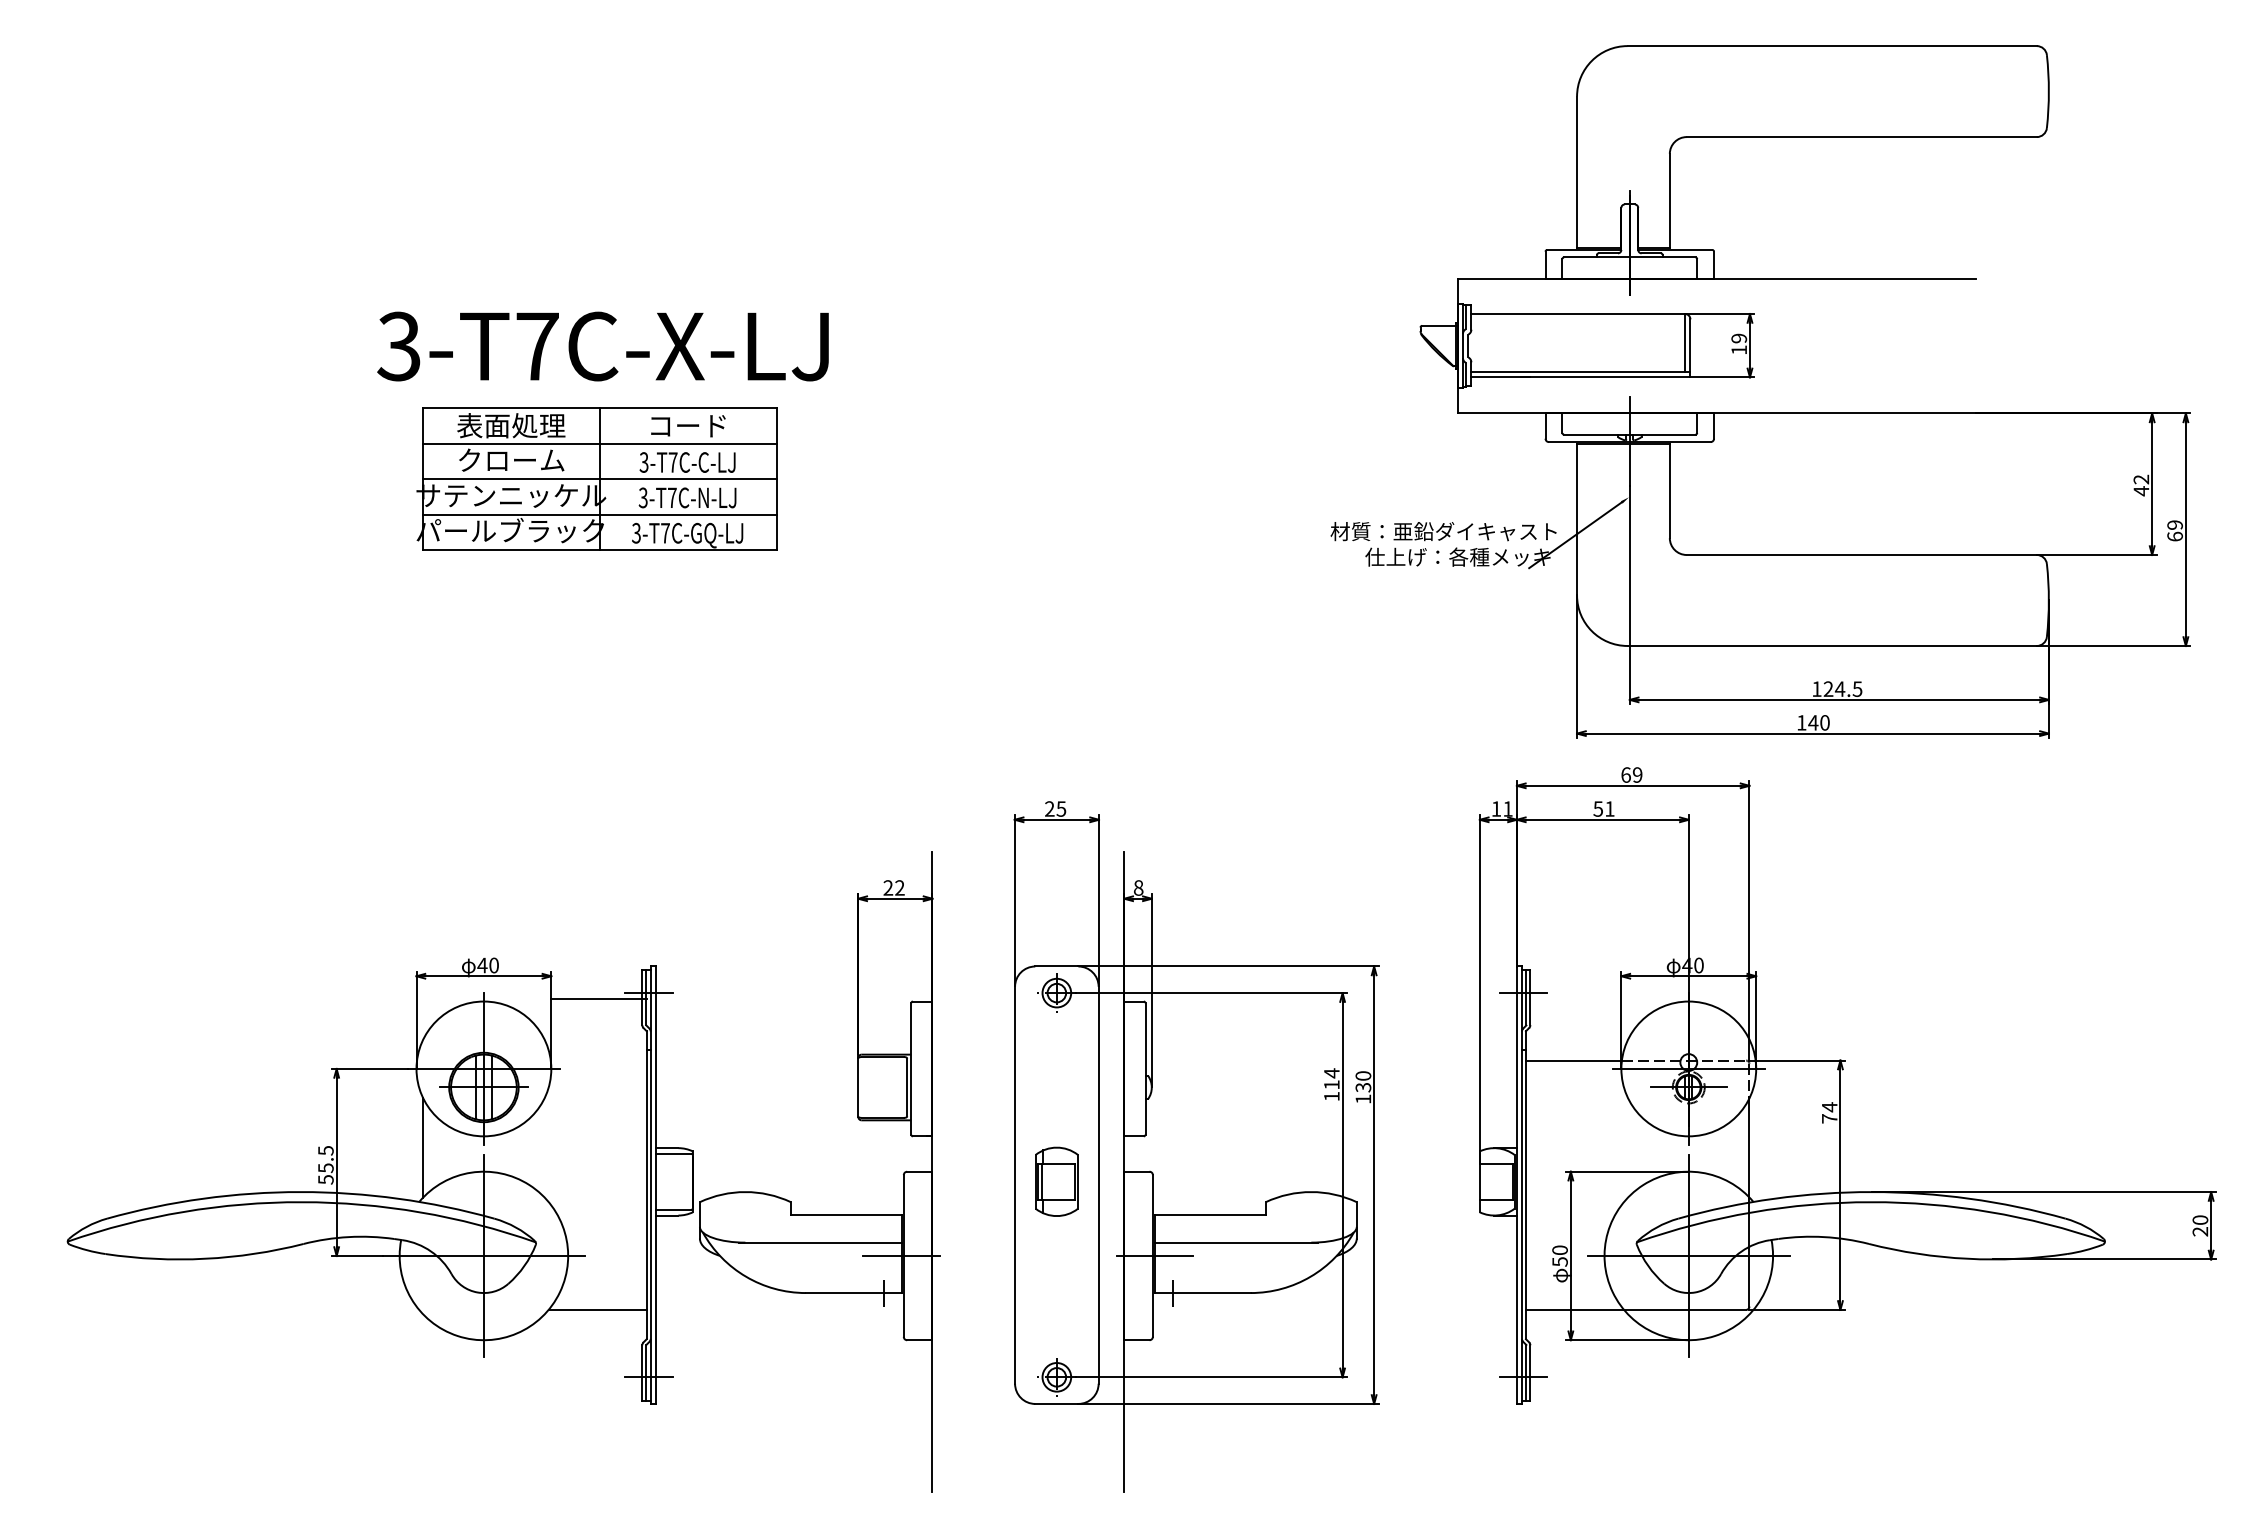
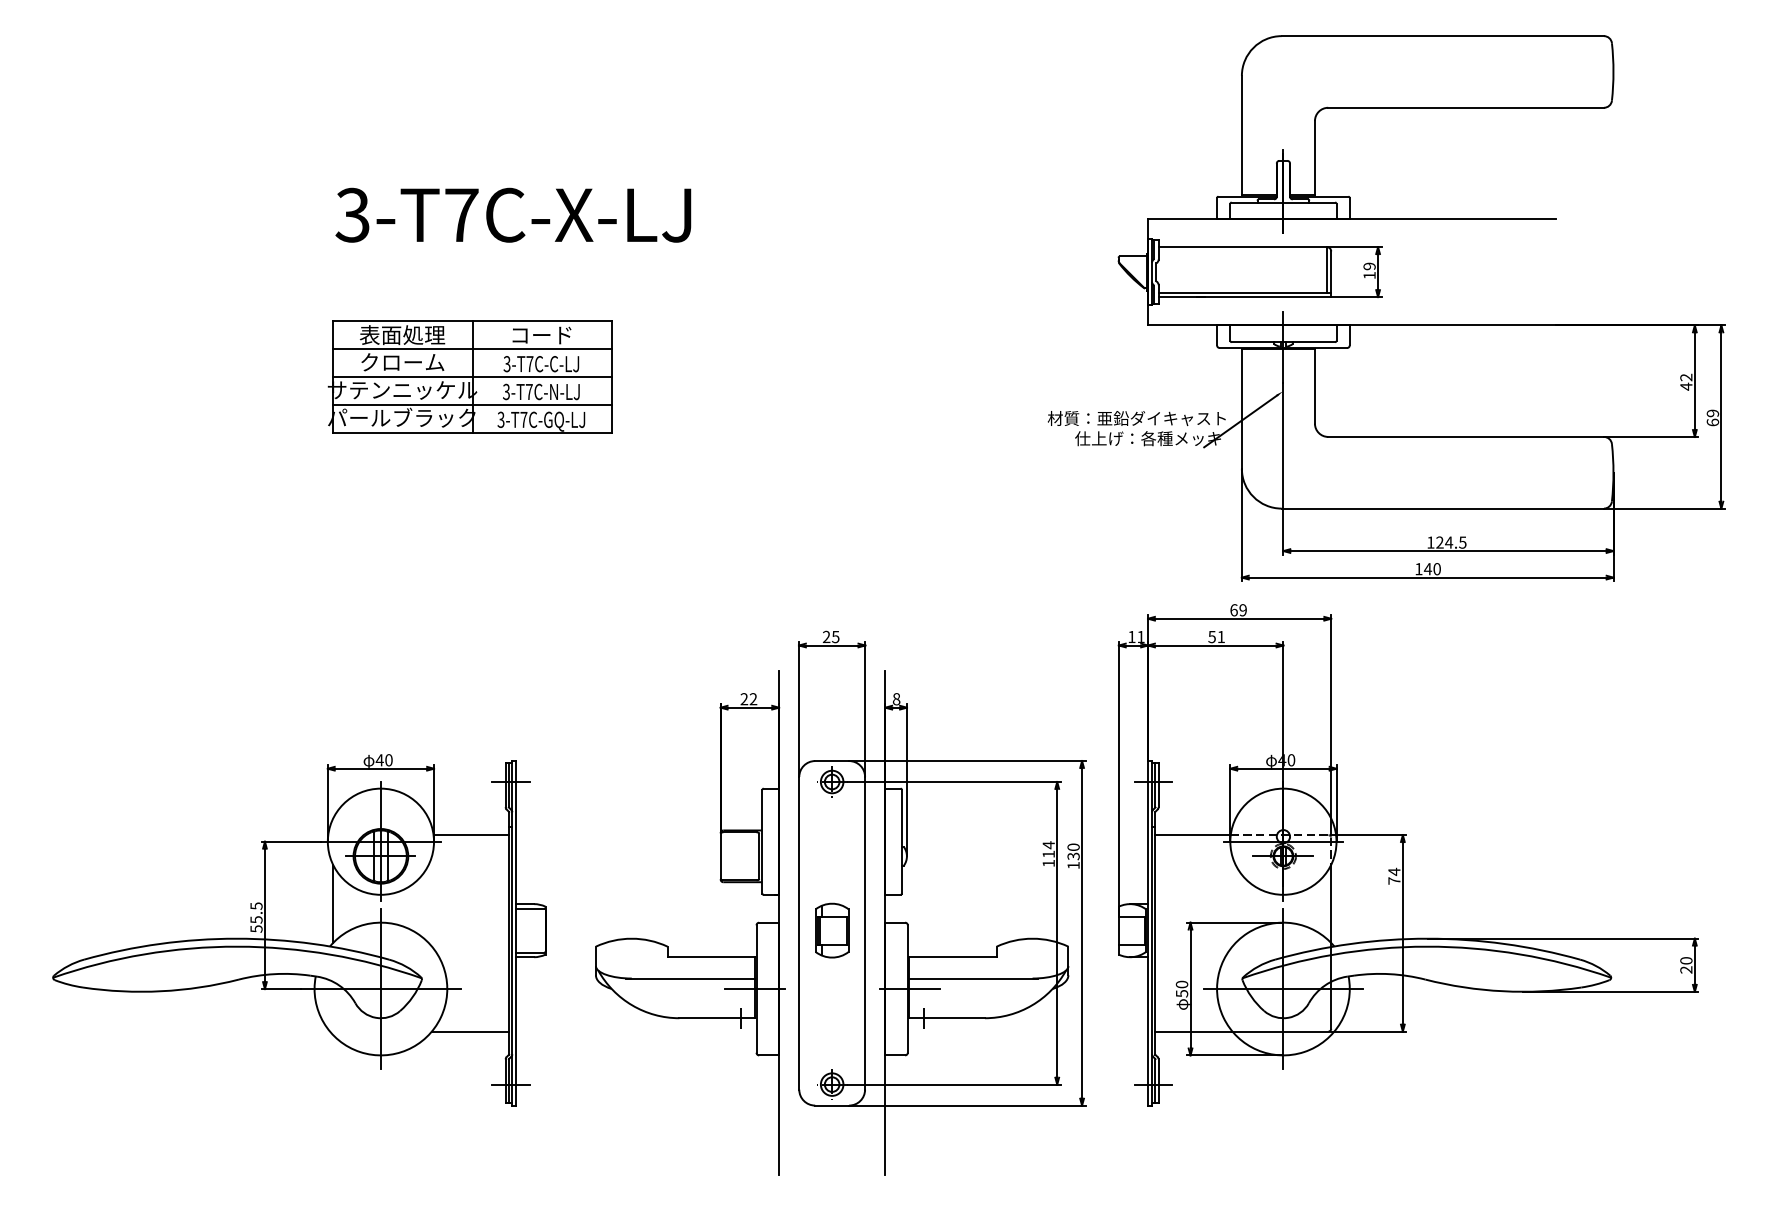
text: (602, 346) -> (512, 215), moved
line: (598, 998) -> (471, 835), moved
part: (1840, 1085) -> (1402, 854), moved
part: (791, 1201) -> (668, 946), moved

